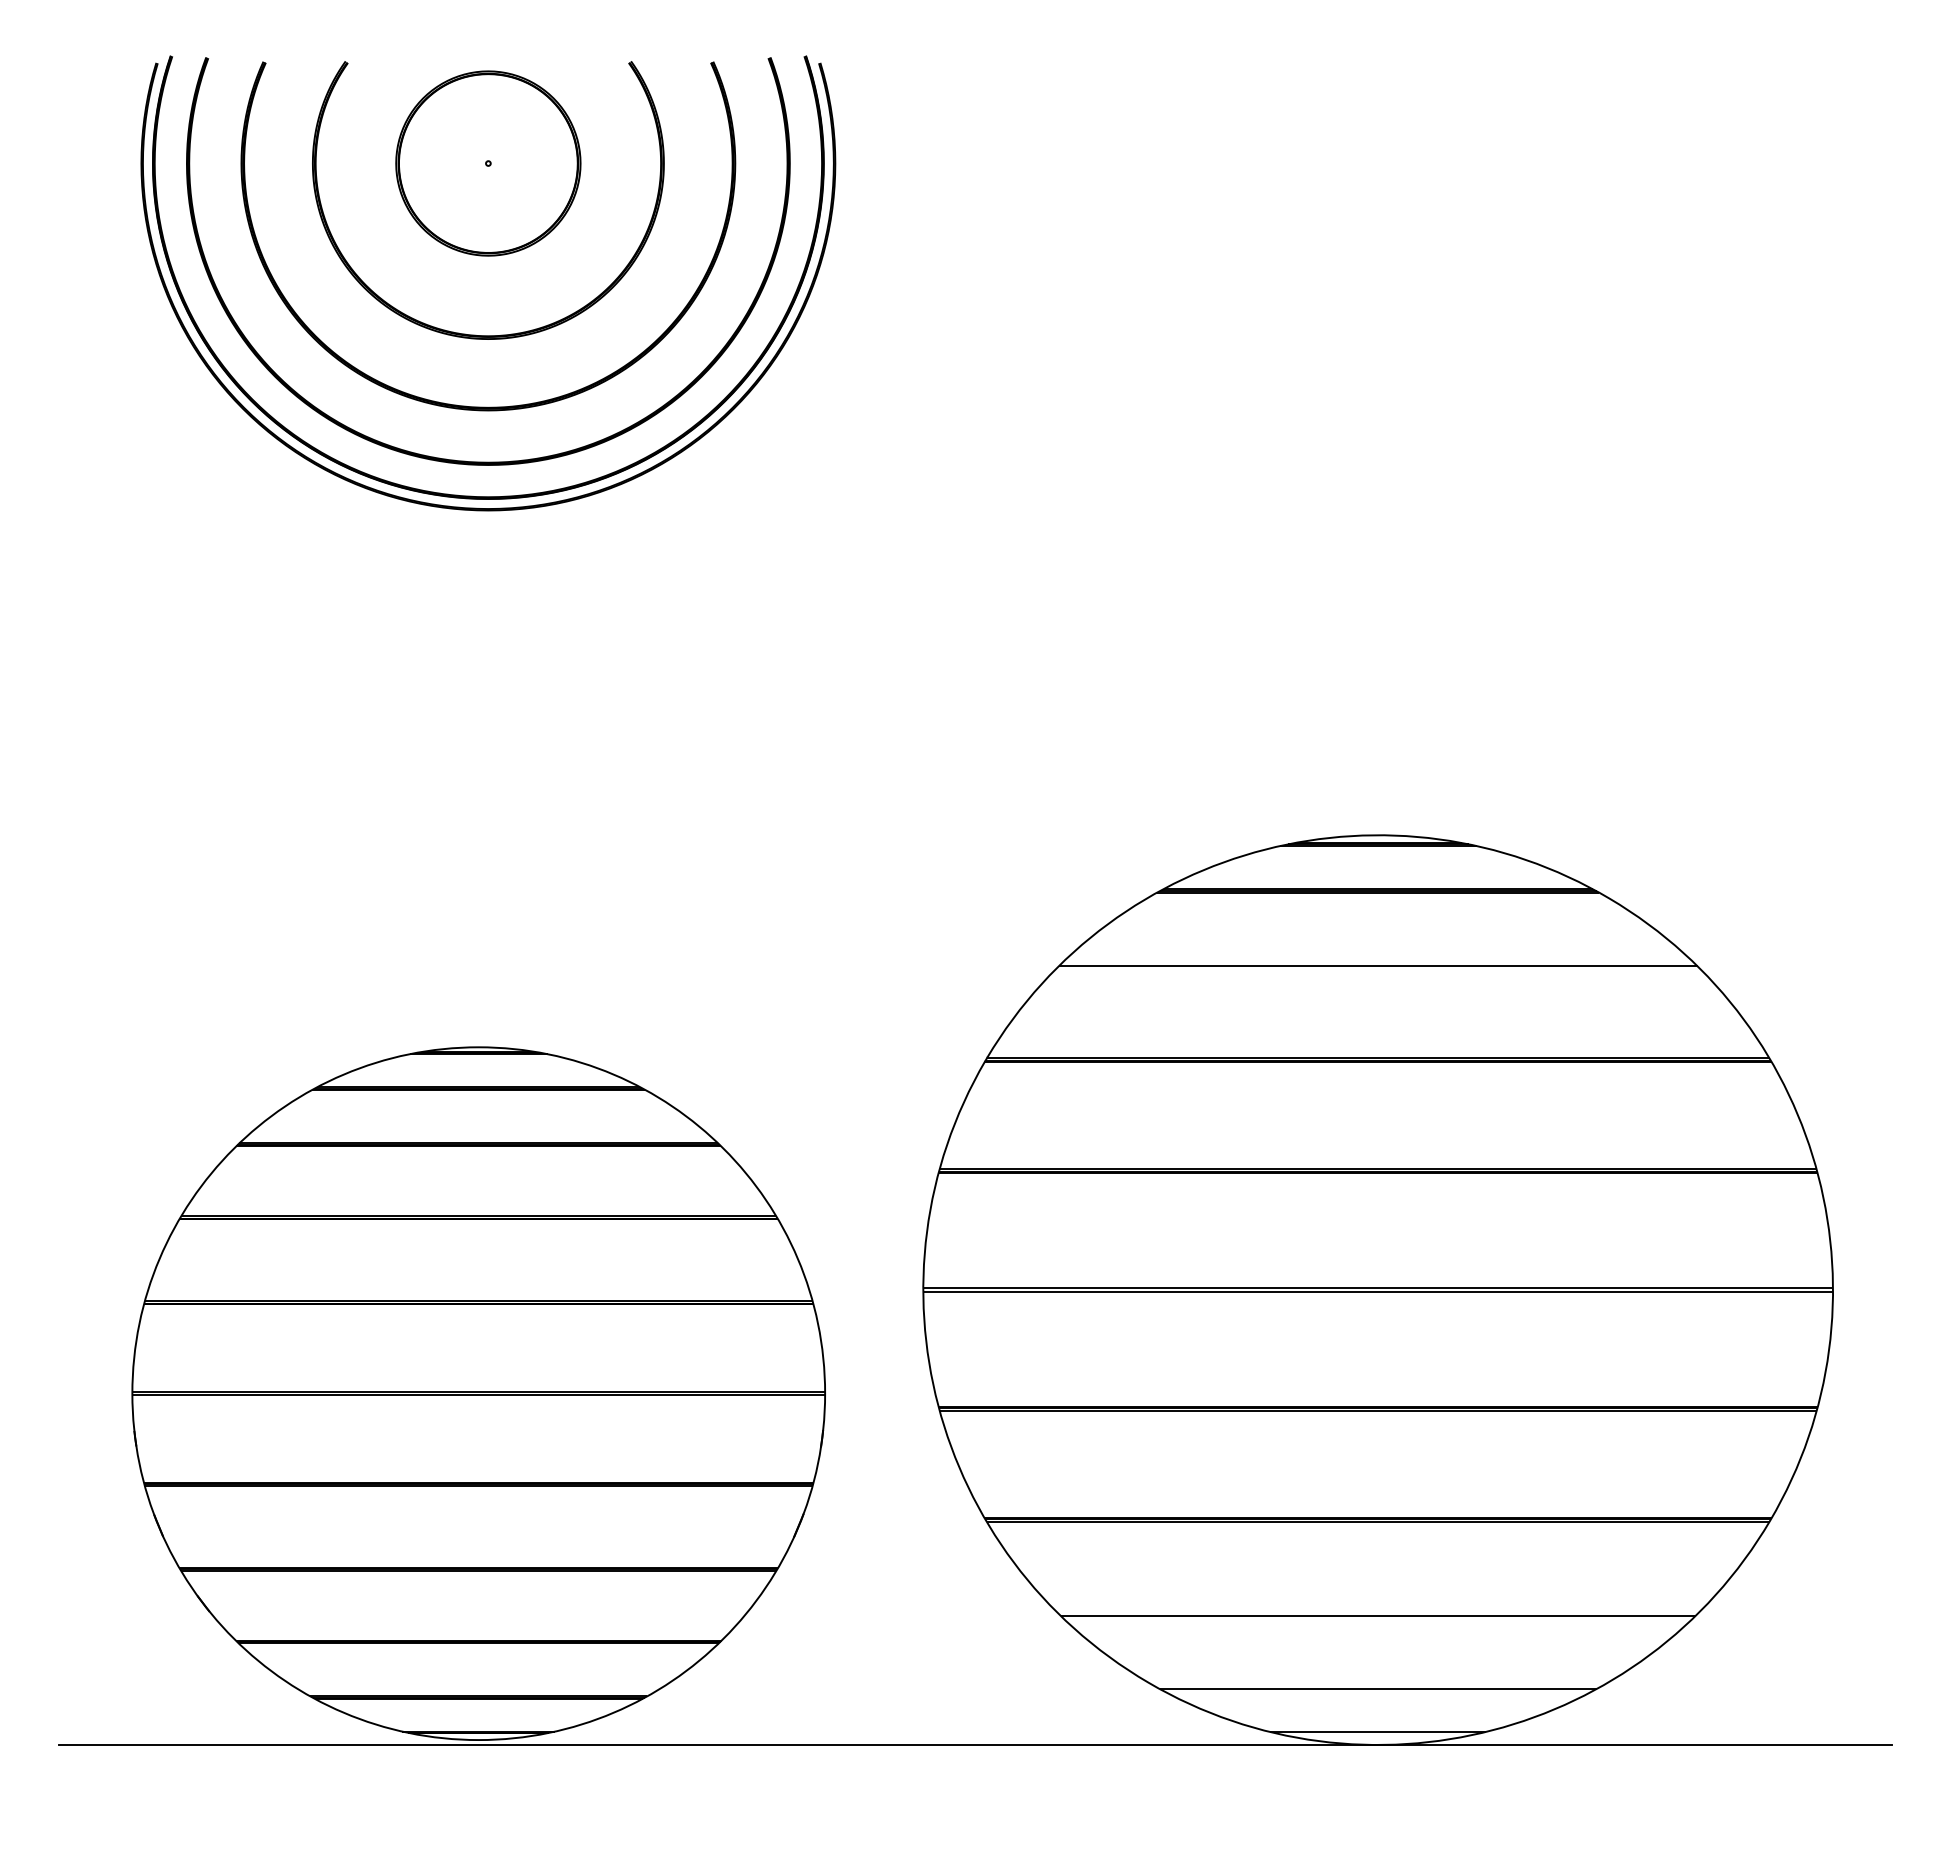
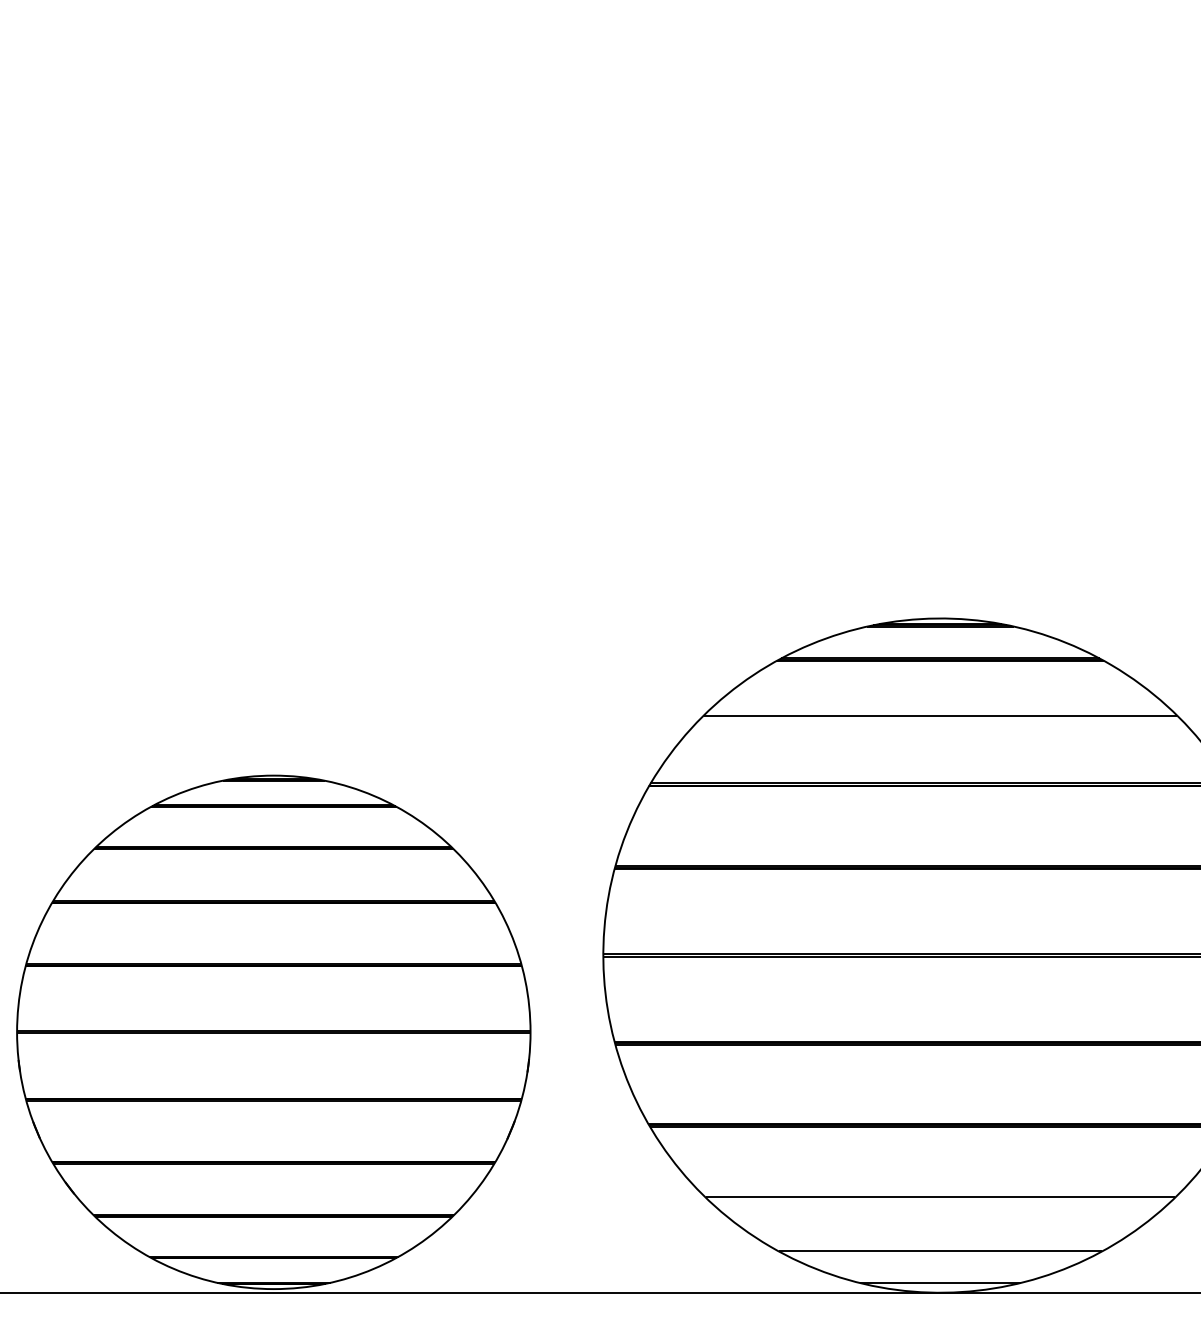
part: (488, 256) -> (281, 189), removed

